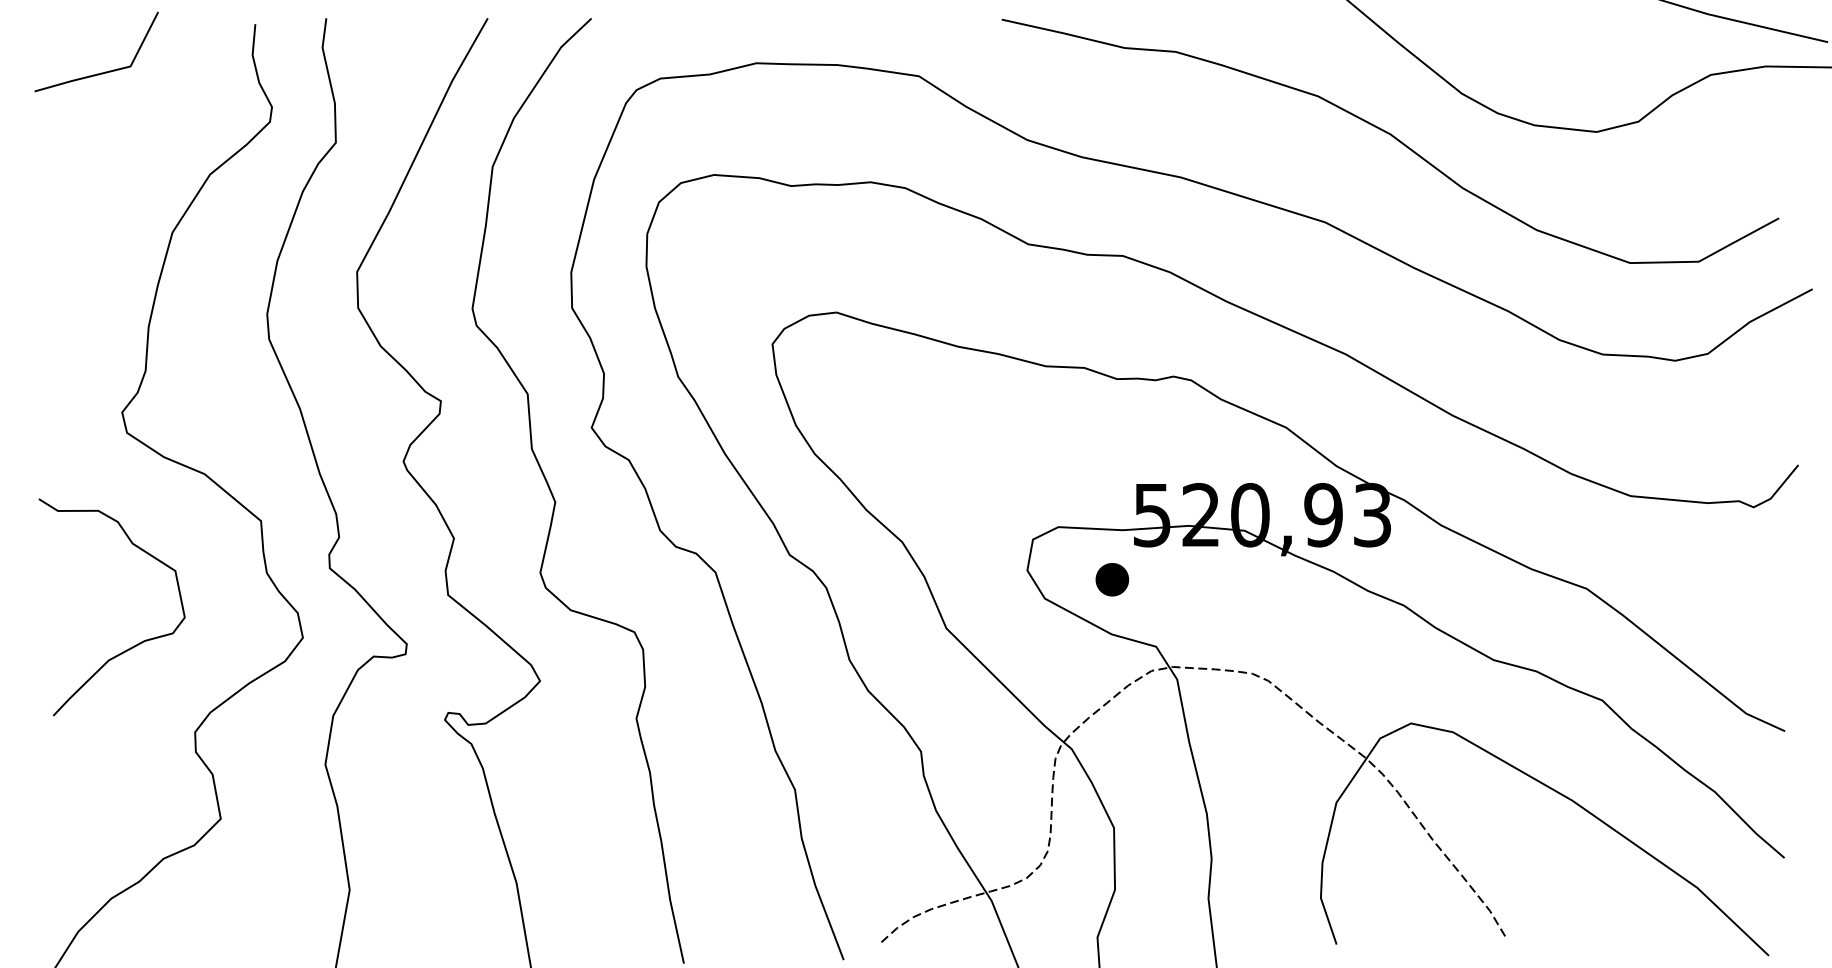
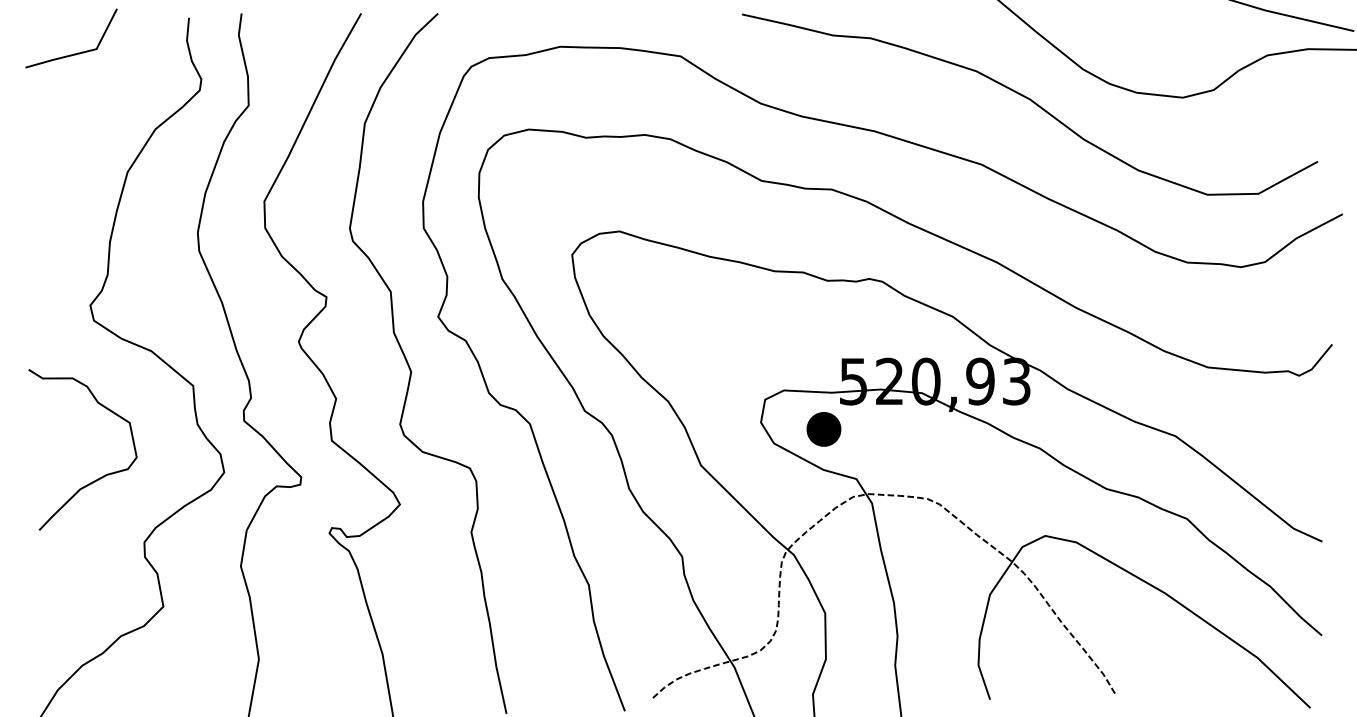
part: (1111, 579) -> (823, 429), size x1.4

